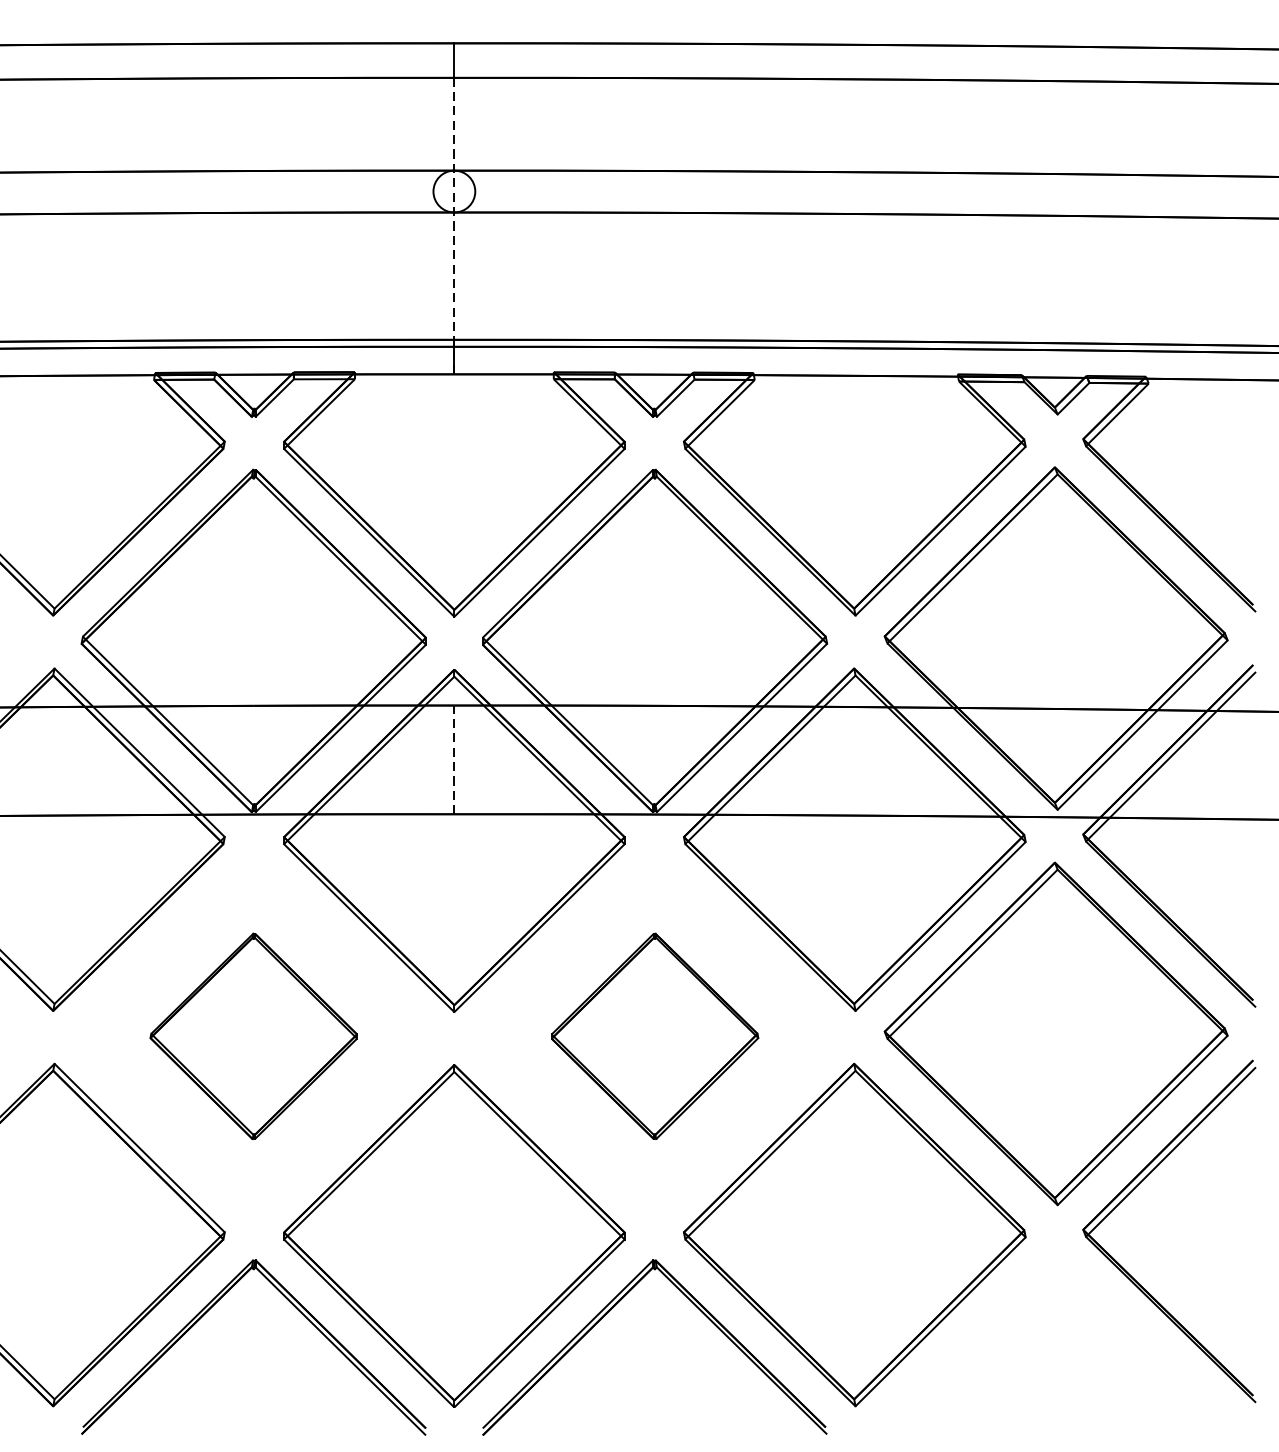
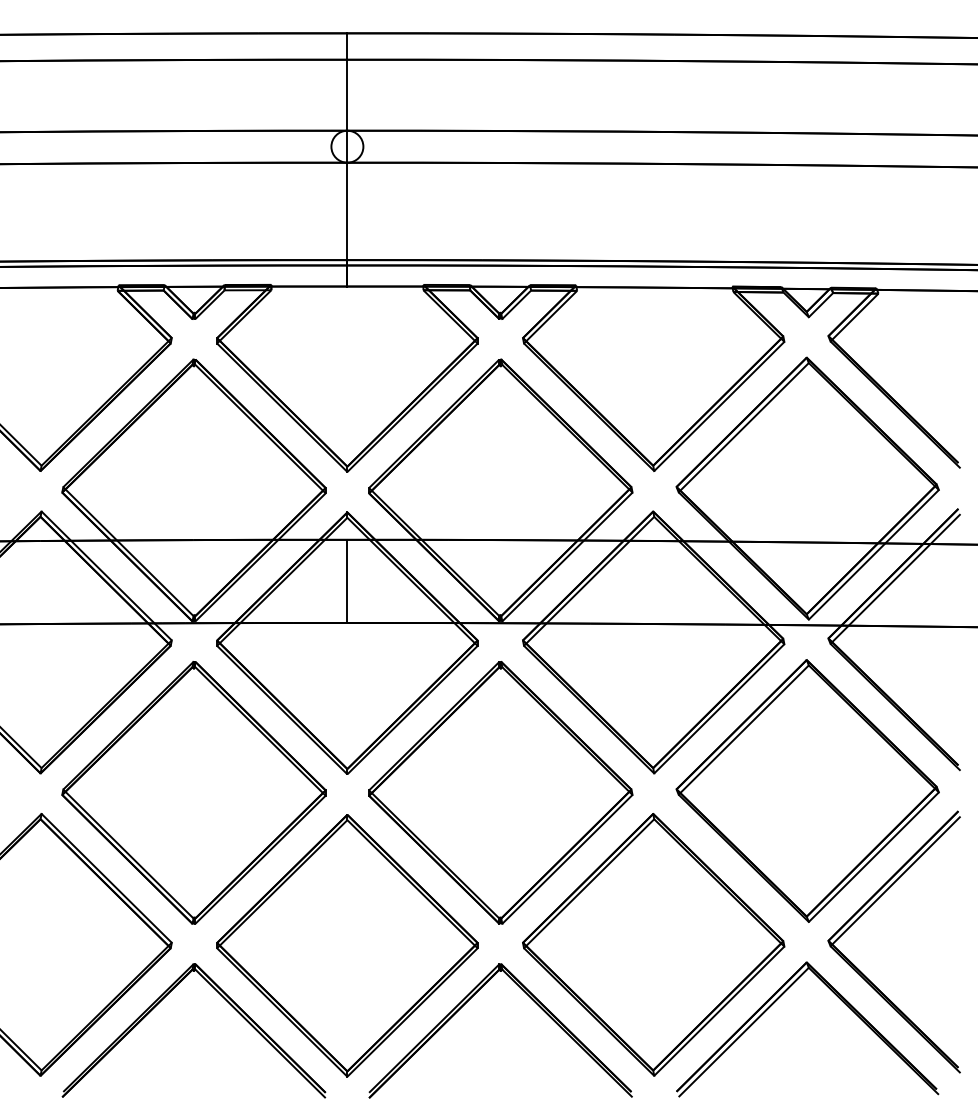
line: (454, 225) -> (347, 172), dashed -> solid
line: (454, 759) -> (347, 581), dashed -> solid
part: (253, 1035) -> (193, 792), size x1.67
part: (654, 1035) -> (500, 792), size x1.67
part: (1017, 1306) -> (778, 999), added

